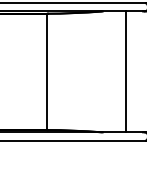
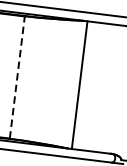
line: (47, 71) -> (17, 77), solid -> dashed
line: (126, 71) -> (79, 84), moved

